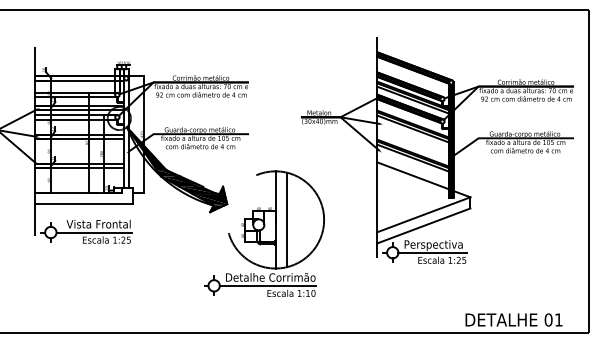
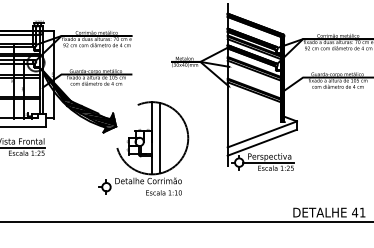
line: (413, 175) -> (254, 105), removed
line: (267, 285) -> (146, 186), removed
text: (548, 319) -> (355, 212), 01 -> 41

